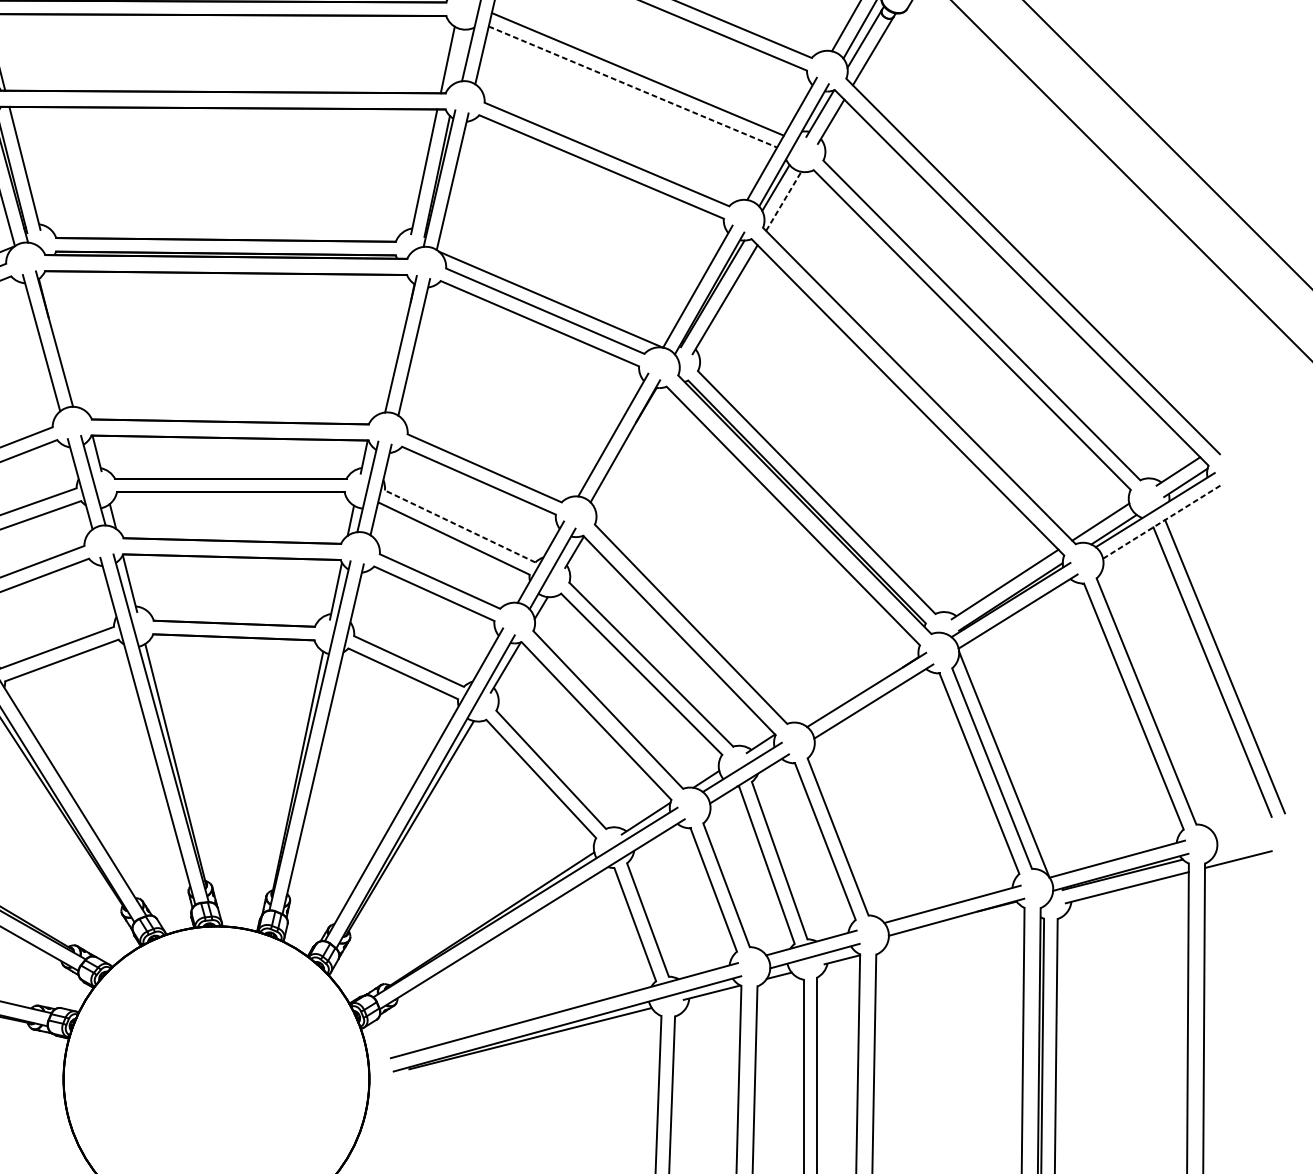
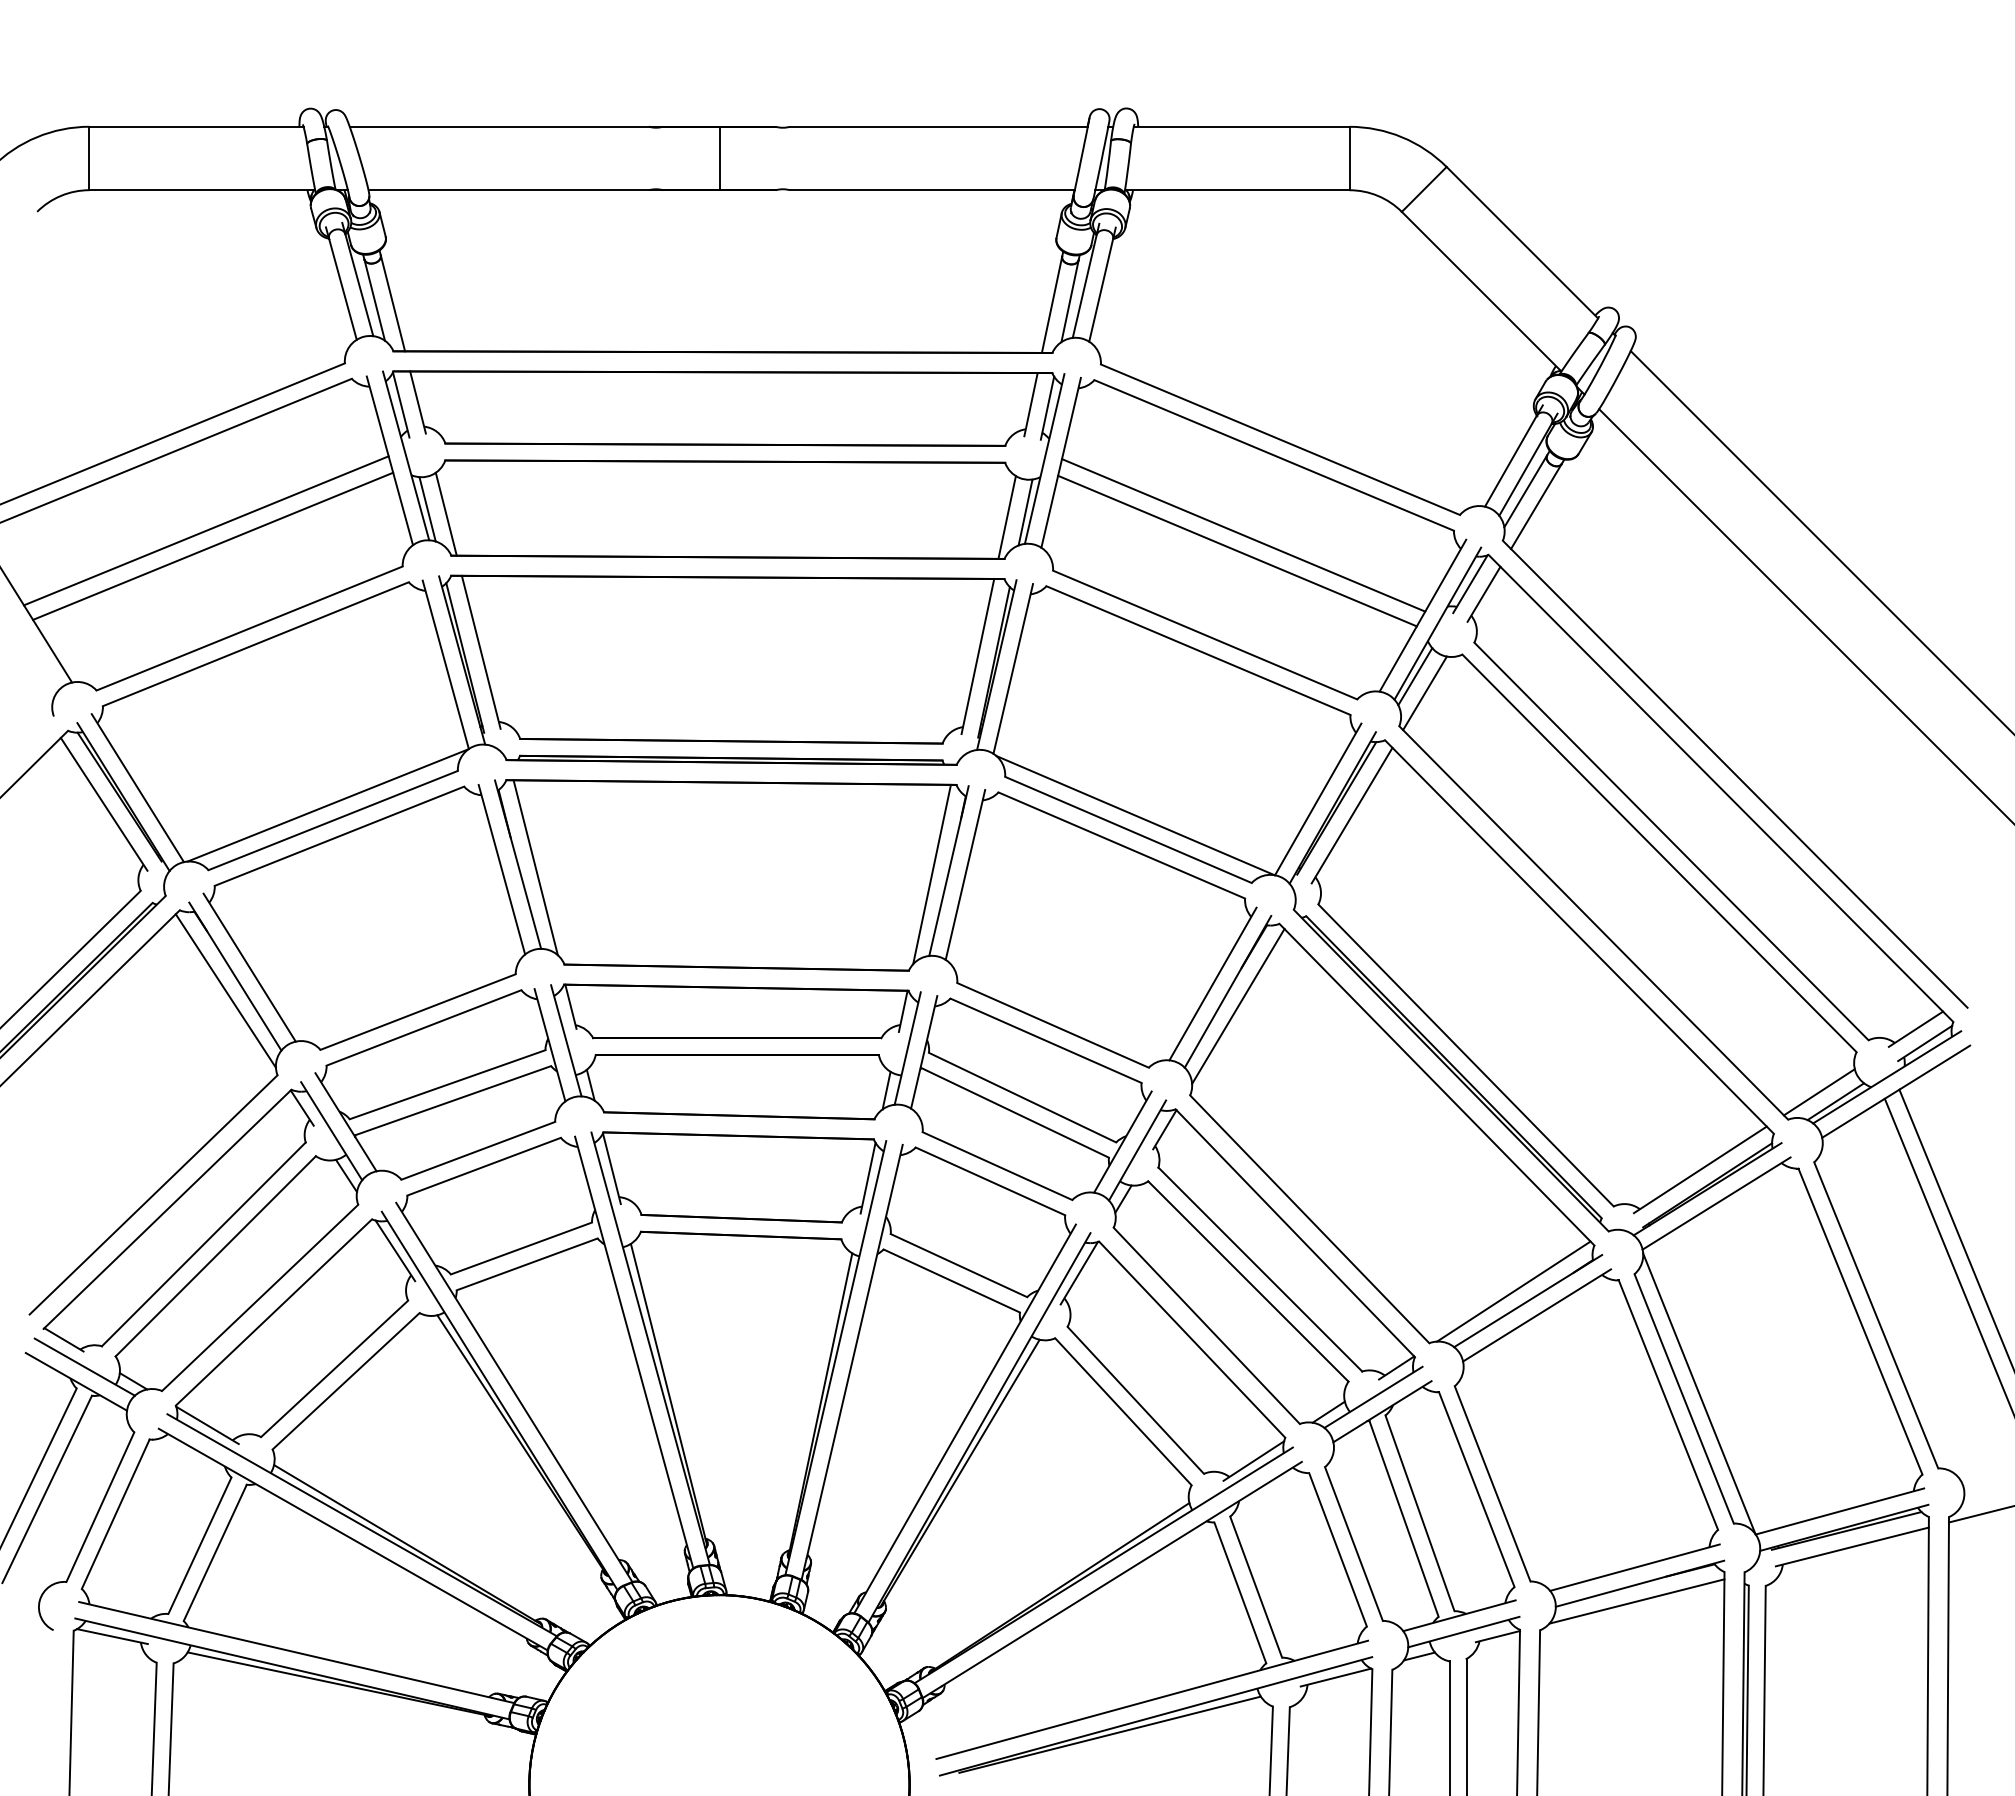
line: (462, 55) -> (1025, 512), added
line: (632, 87) -> (1237, 551), dashed -> solid
line: (784, 201) -> (1425, 693), dashed -> solid
line: (68, 341) -> (535, 867), added
line: (386, 347) -> (931, 874), added
line: (633, 453) -> (1238, 1006), added
line: (1162, 521) -> (1896, 1091), dashed -> solid
line: (460, 526) -> (1022, 1097), dashed -> solid
line: (854, 682) -> (1513, 1291), added
line: (953, 931) -> (1636, 1601), added

